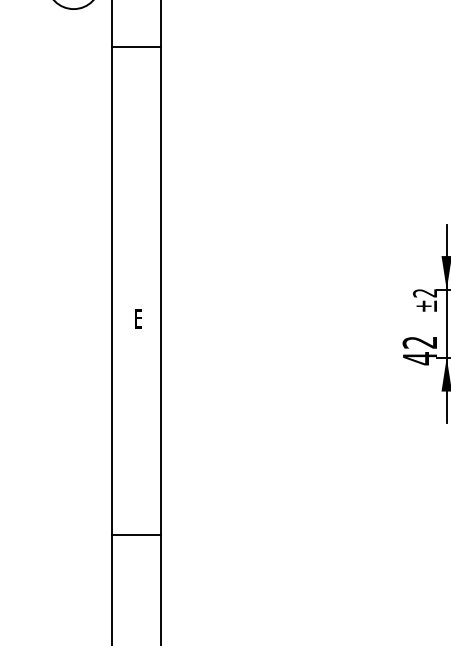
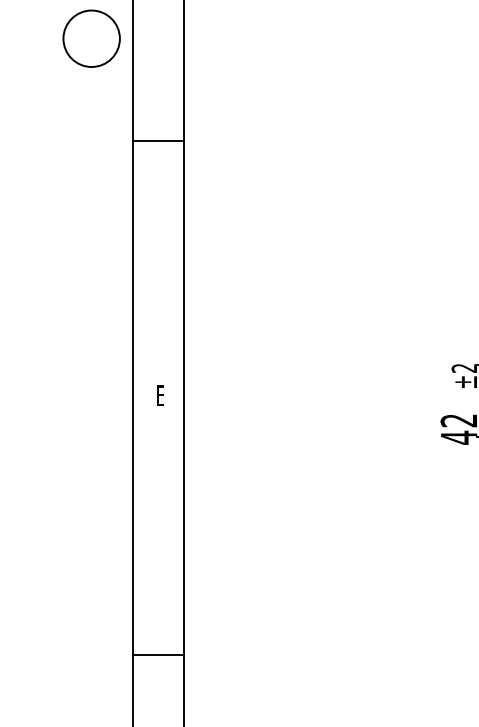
line: (136, 47) -> (158, 141), moved
line: (136, 534) -> (158, 654), moved

